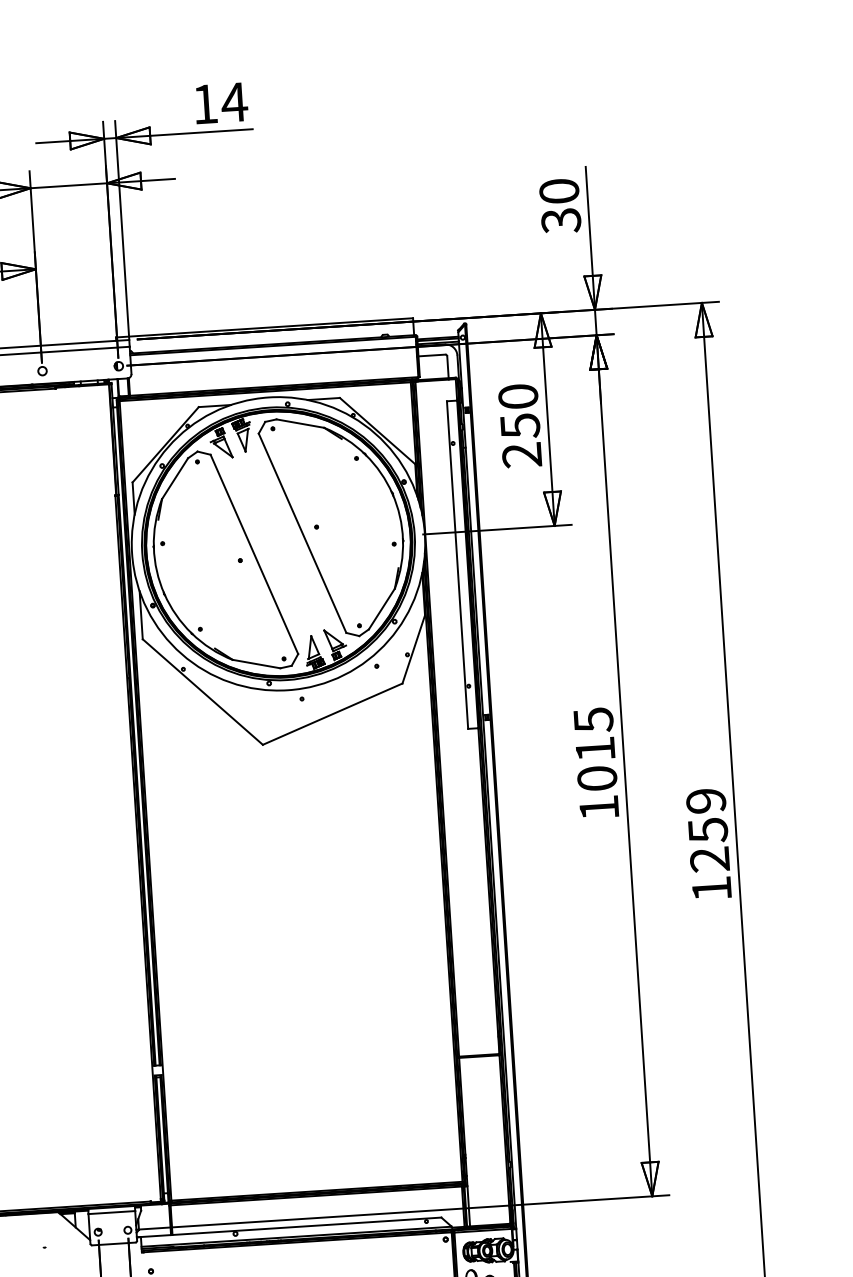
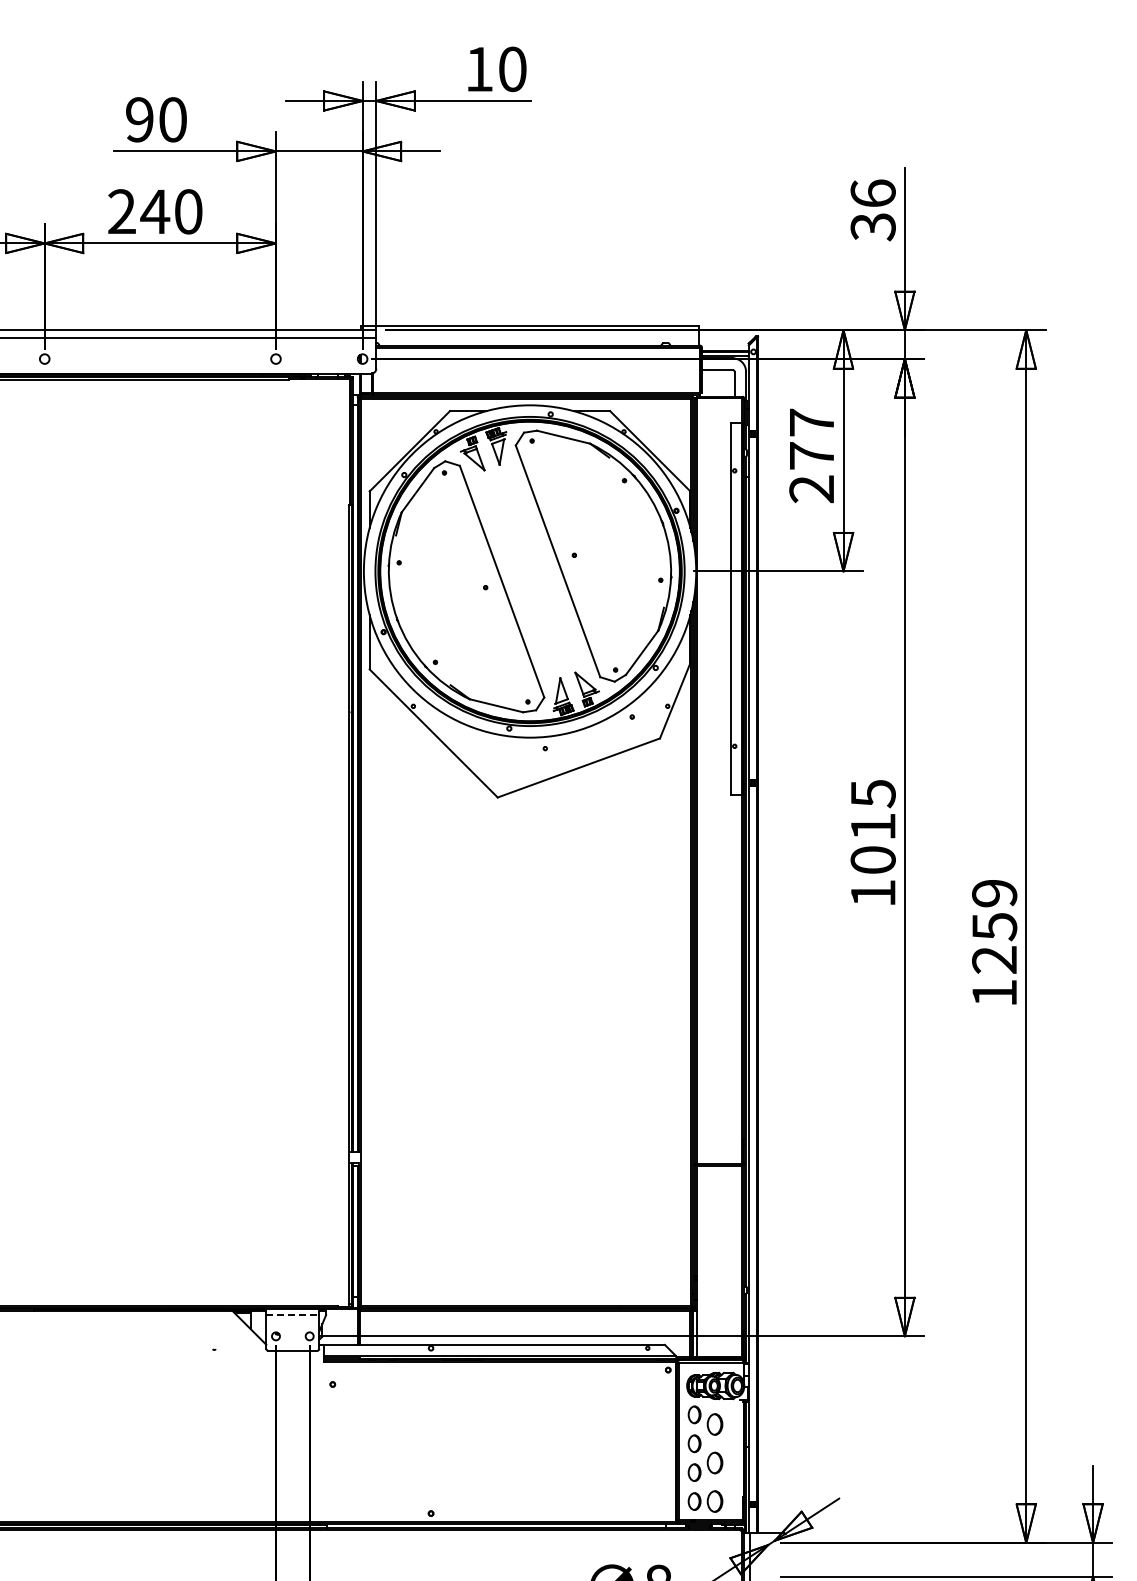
text: (234, 102) -> (512, 69), 14 -> 10
text: (558, 191) -> (872, 193), 30 -> 36
text: (518, 411) -> (811, 439), 250 -> 277
line: (112, 1212) -> (293, 1315), solid -> dashed

